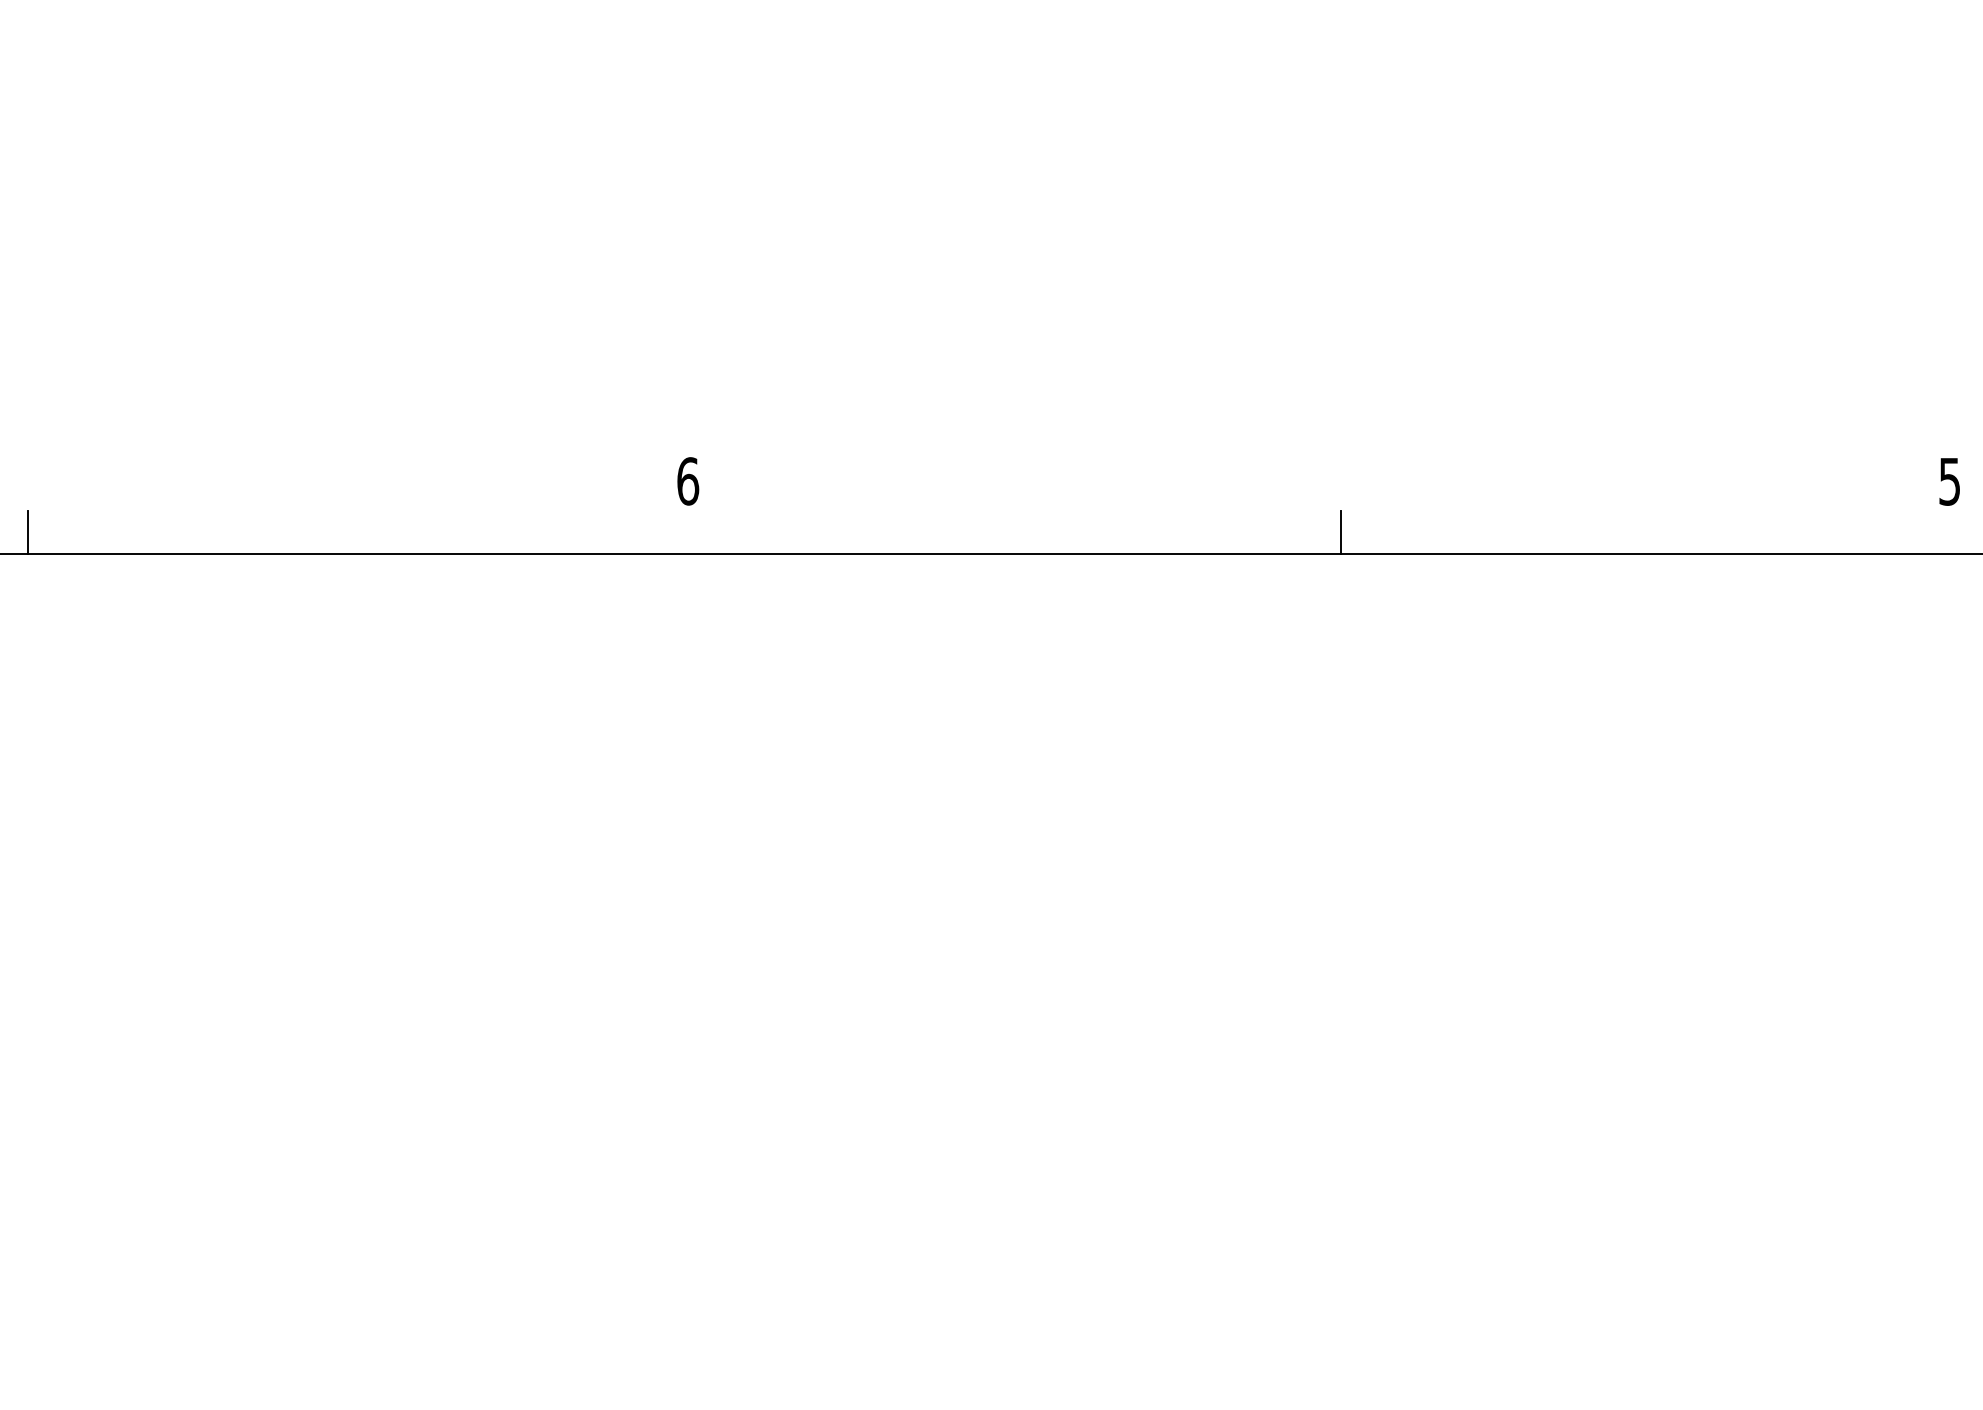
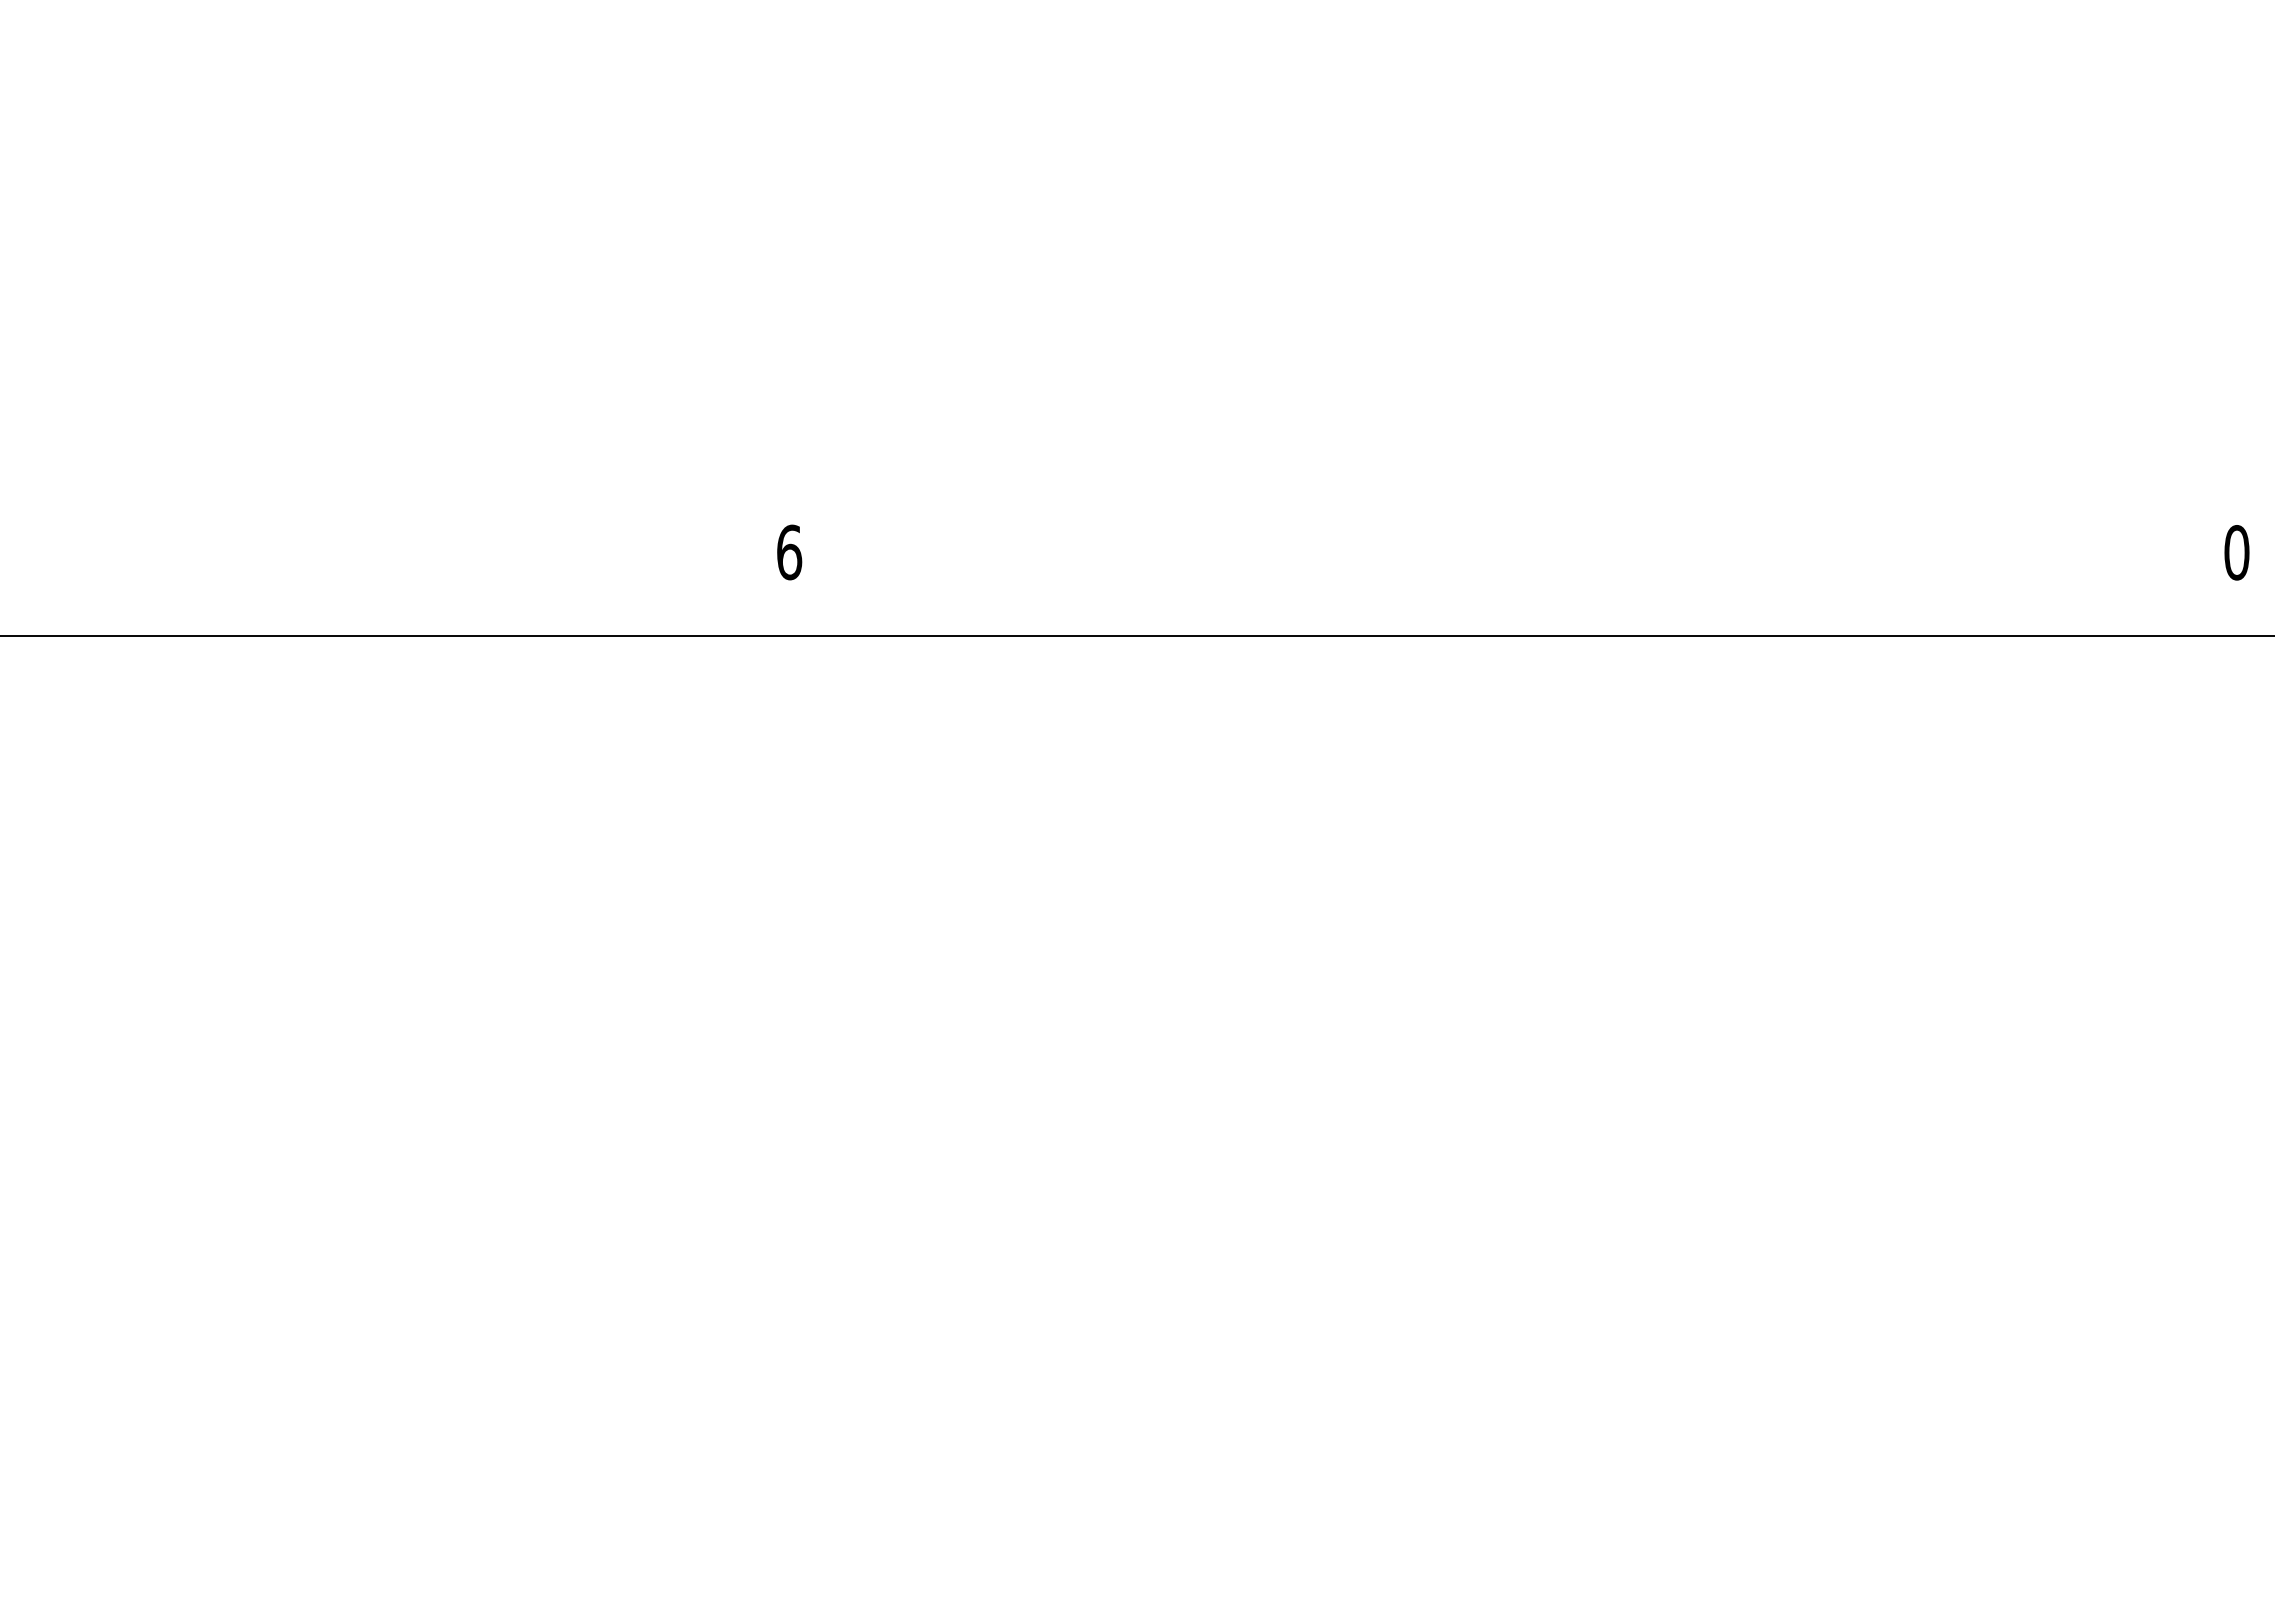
text: (1949, 481) -> (2236, 552), 5 -> 0
line: (28, 531) -> (32, 610), removed
line: (1341, 531) -> (1538, 610), removed

